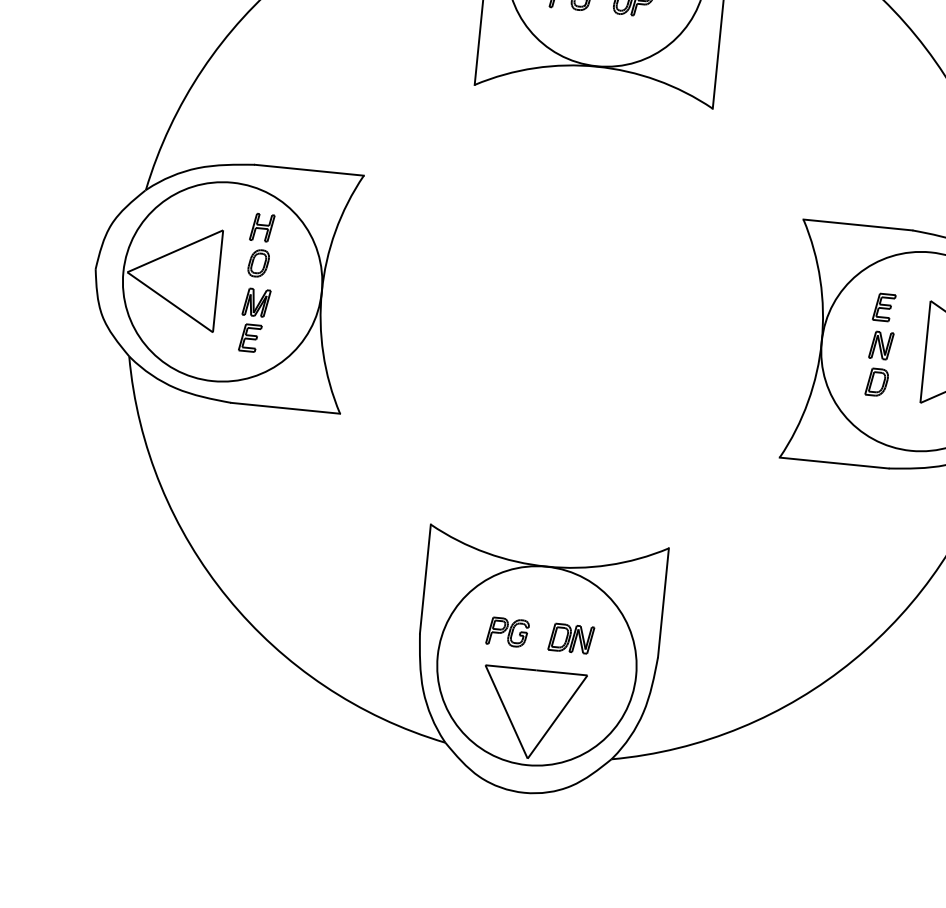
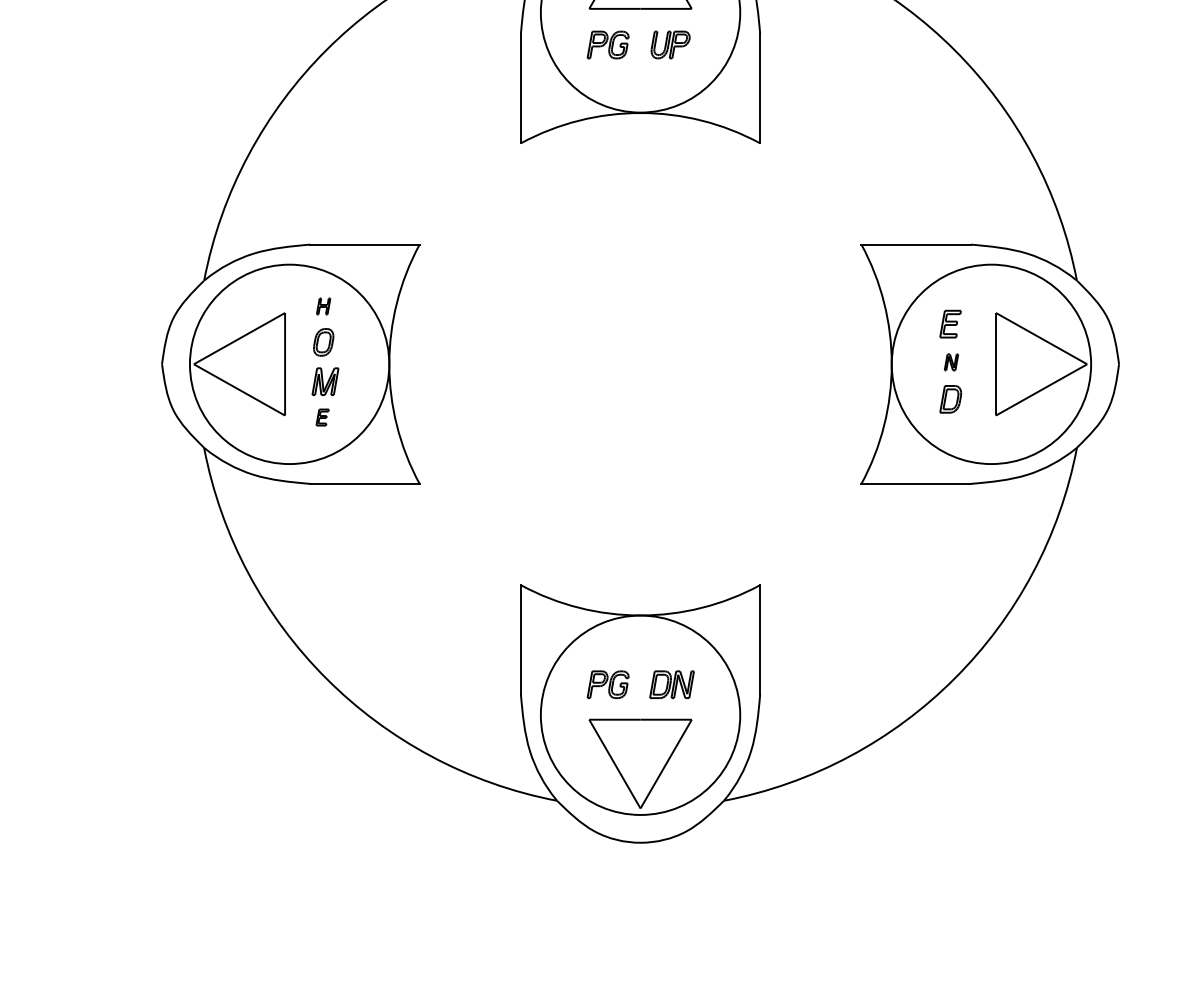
part: (262, 227) -> (323, 306), size x0.6
part: (250, 338) -> (322, 417), size x0.6
part: (881, 345) -> (951, 362), size x0.6

